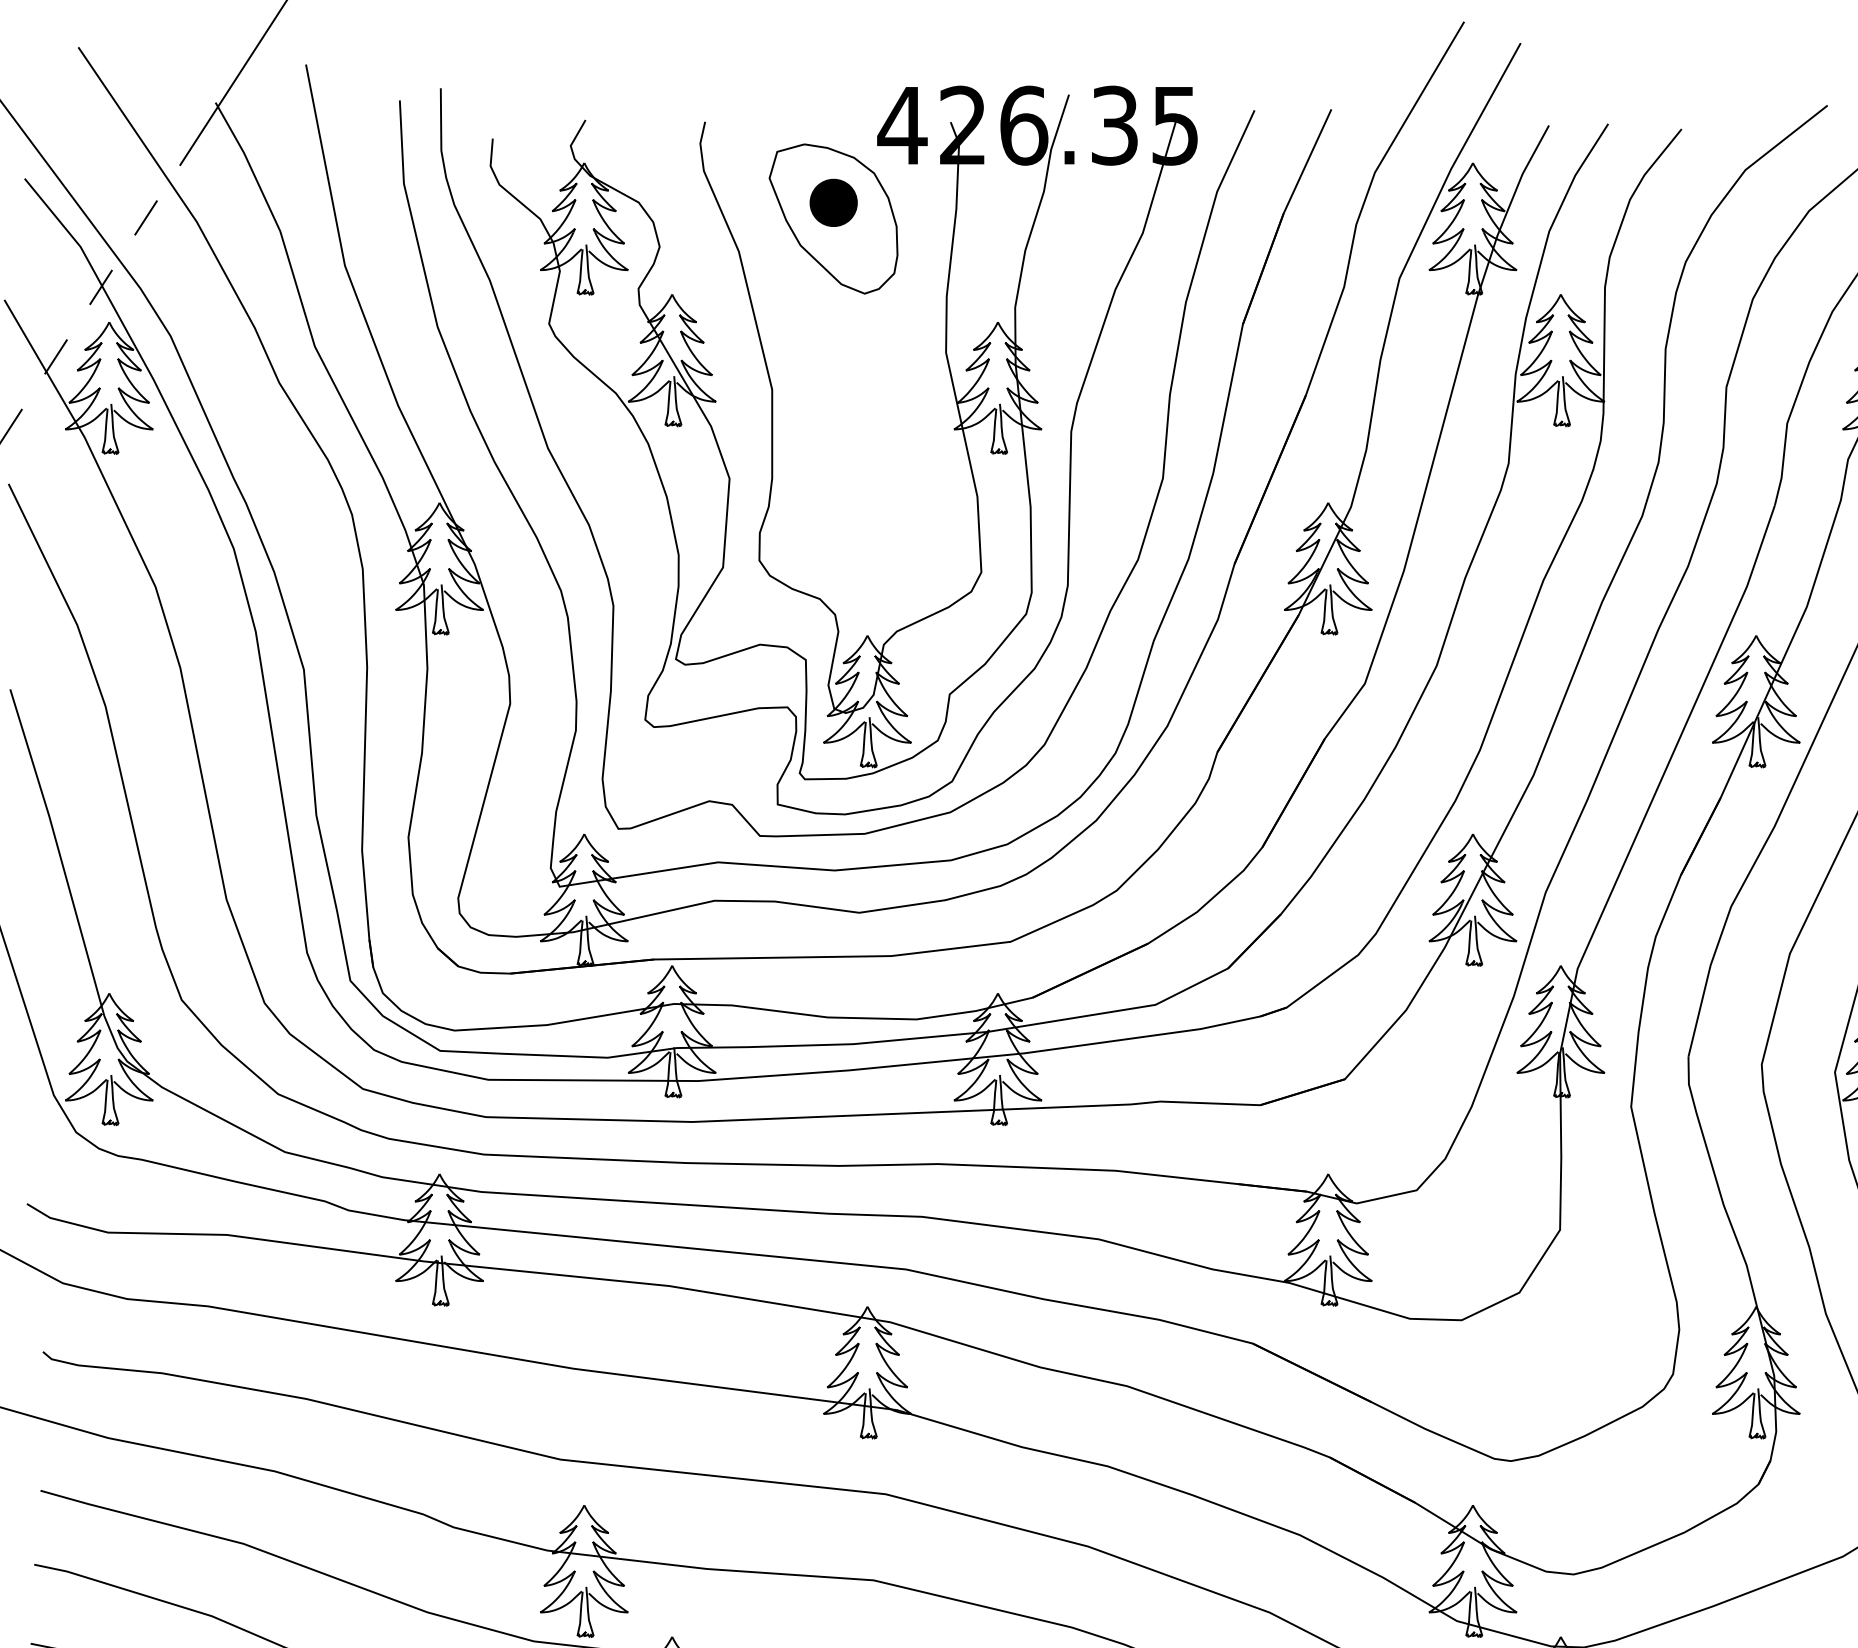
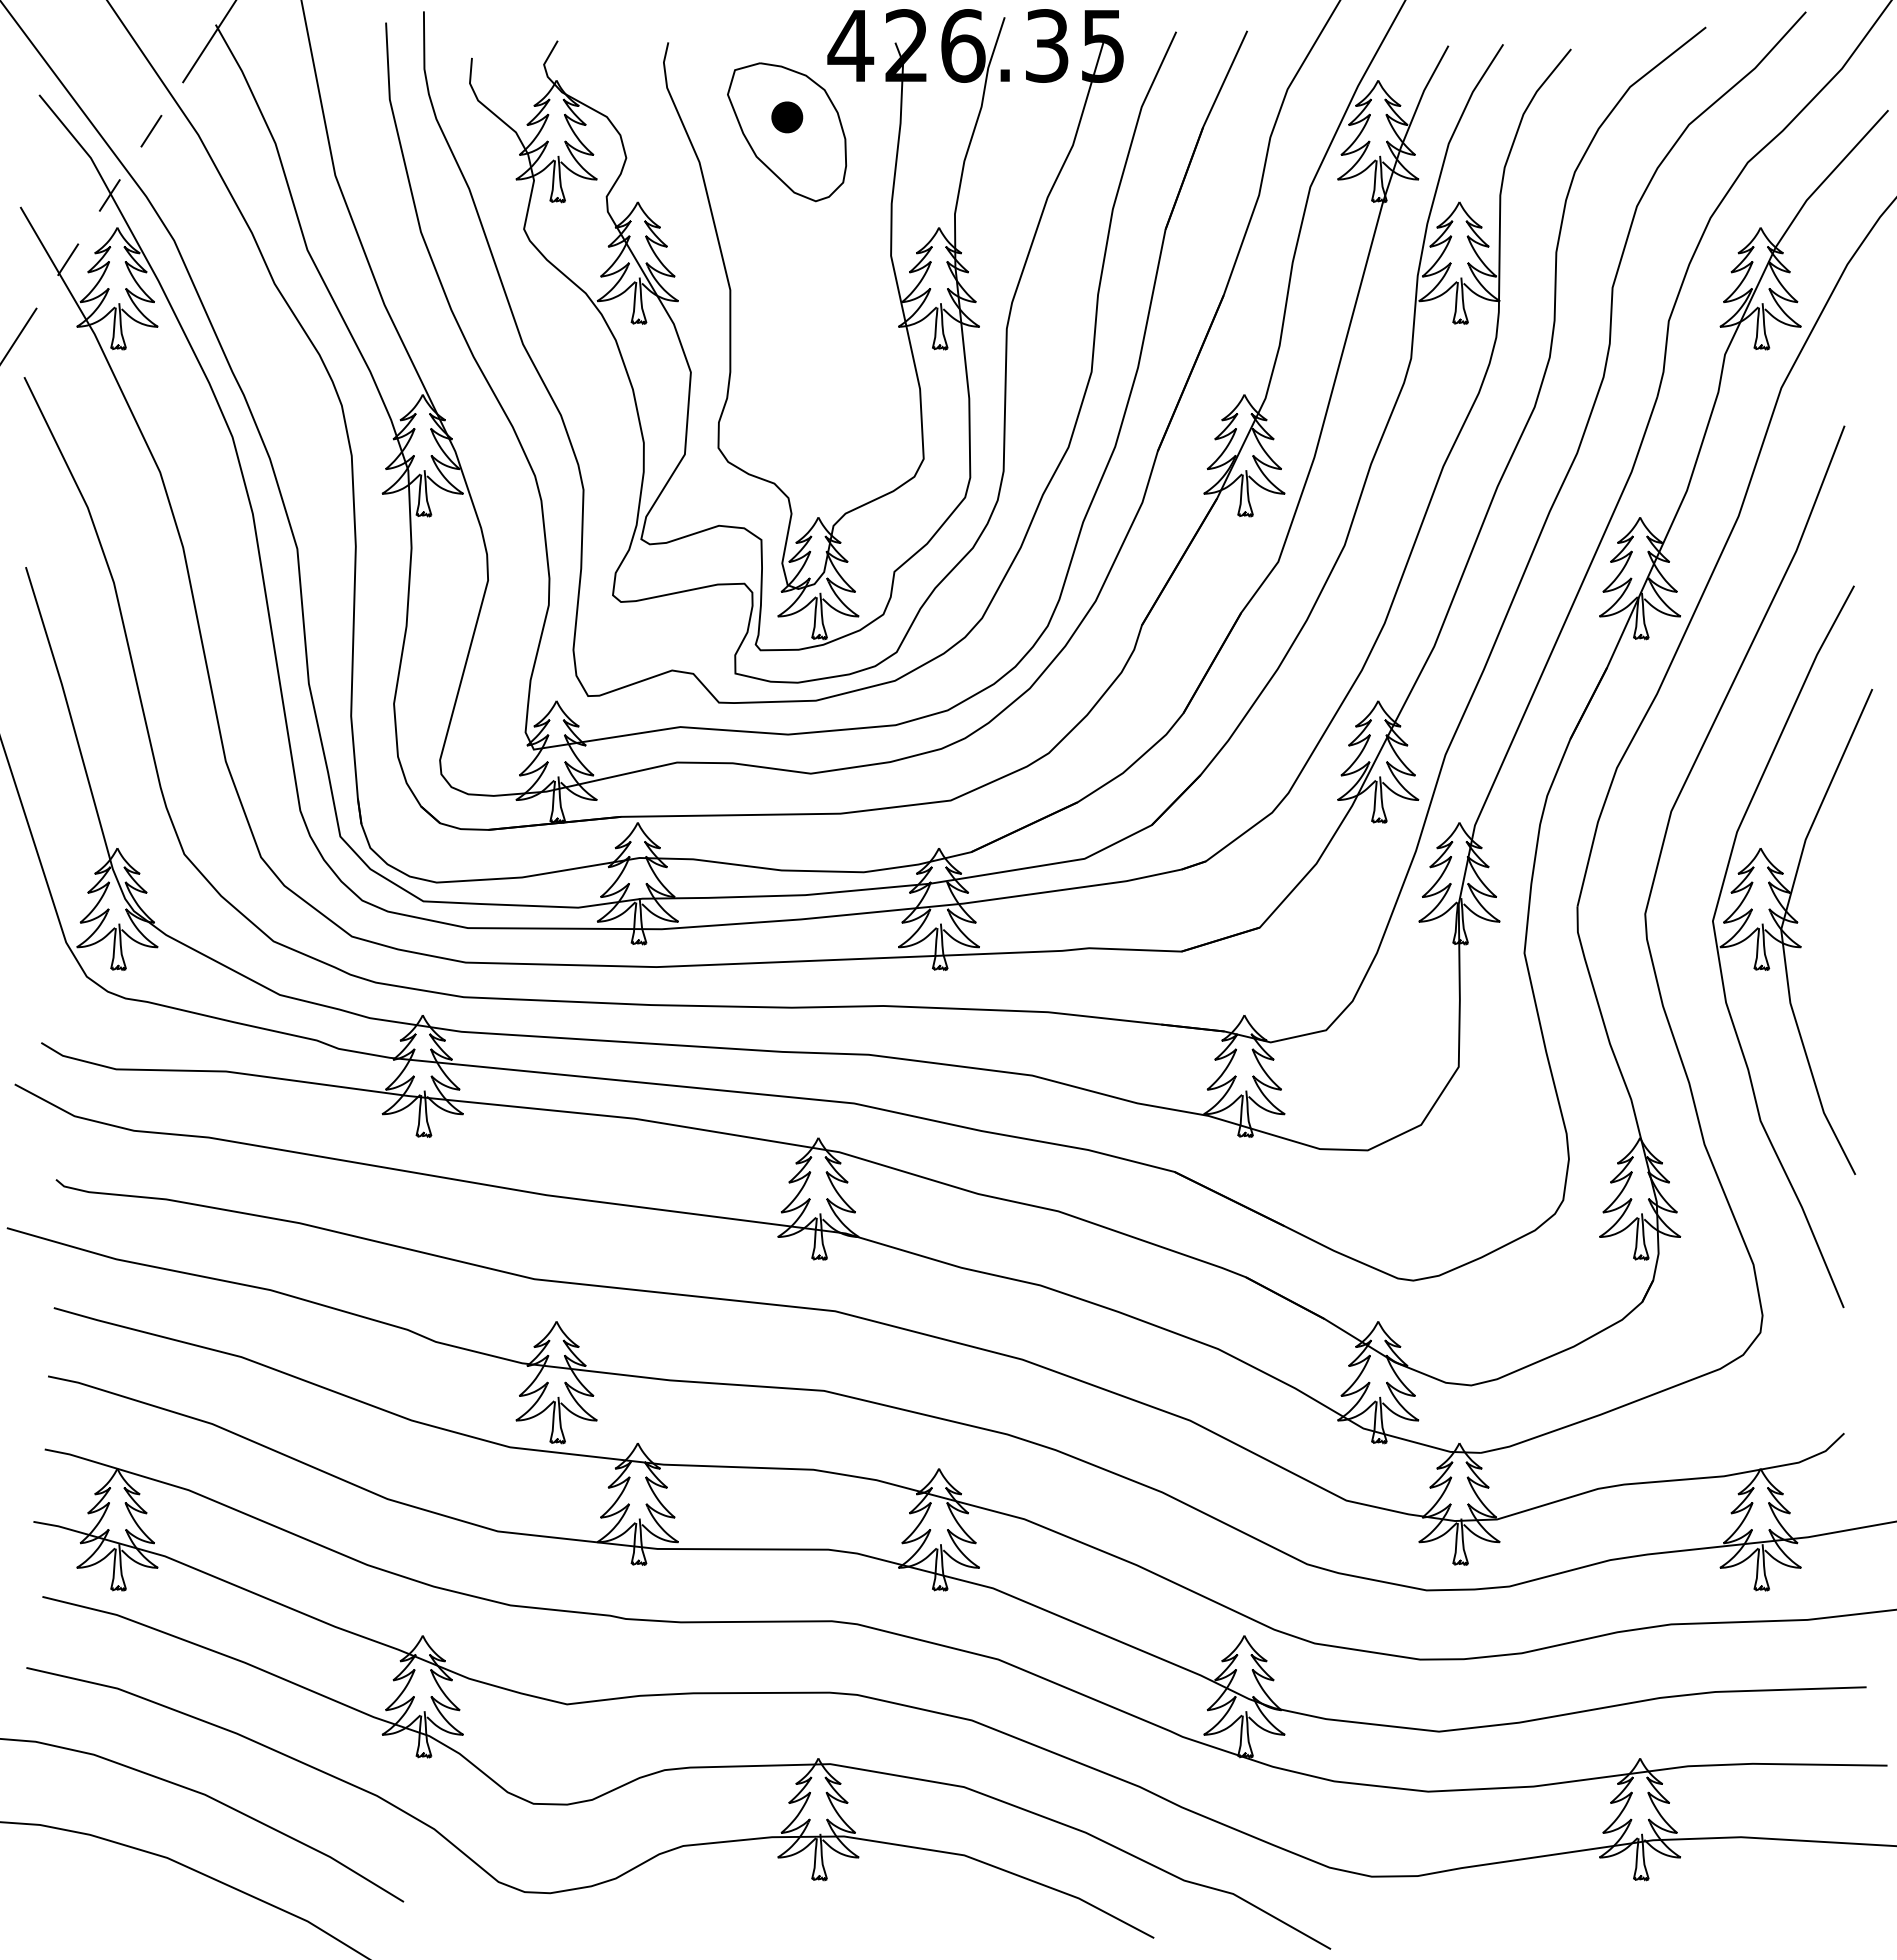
part: (834, 203) -> (787, 117), size x0.71

